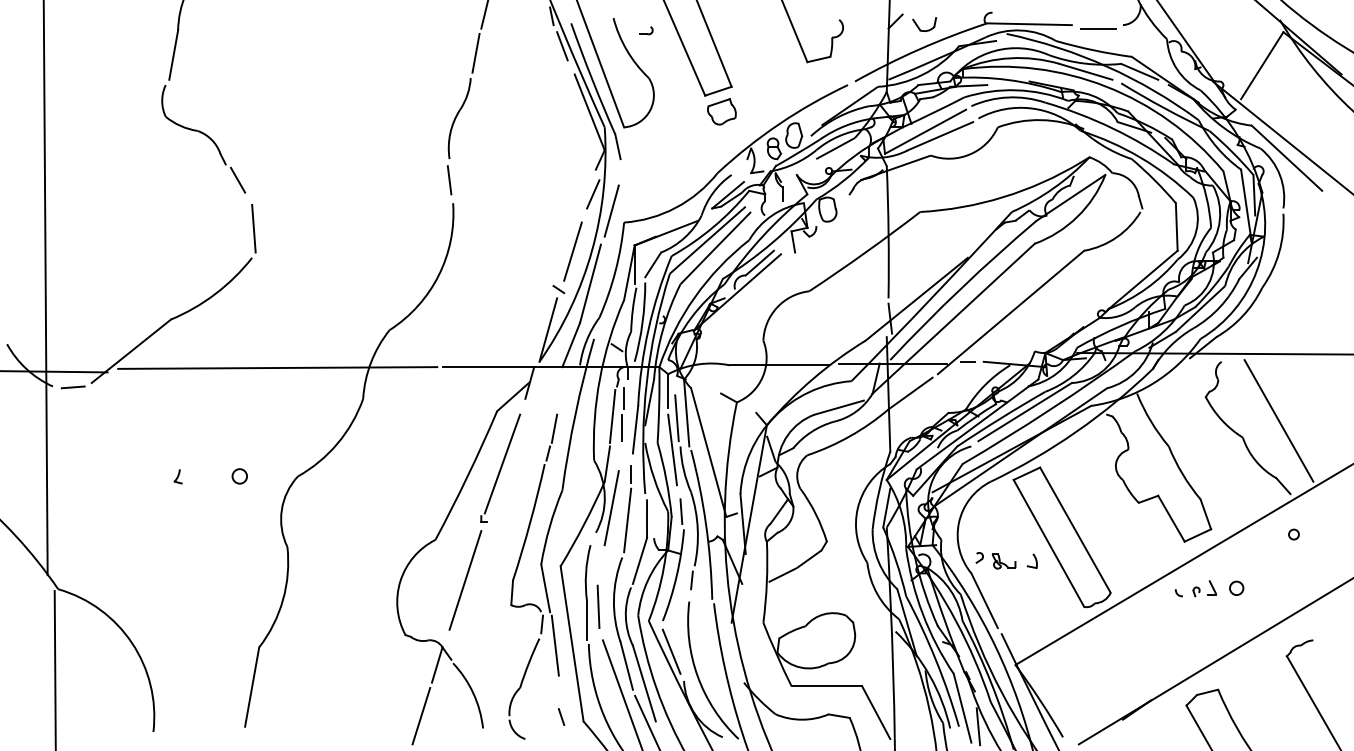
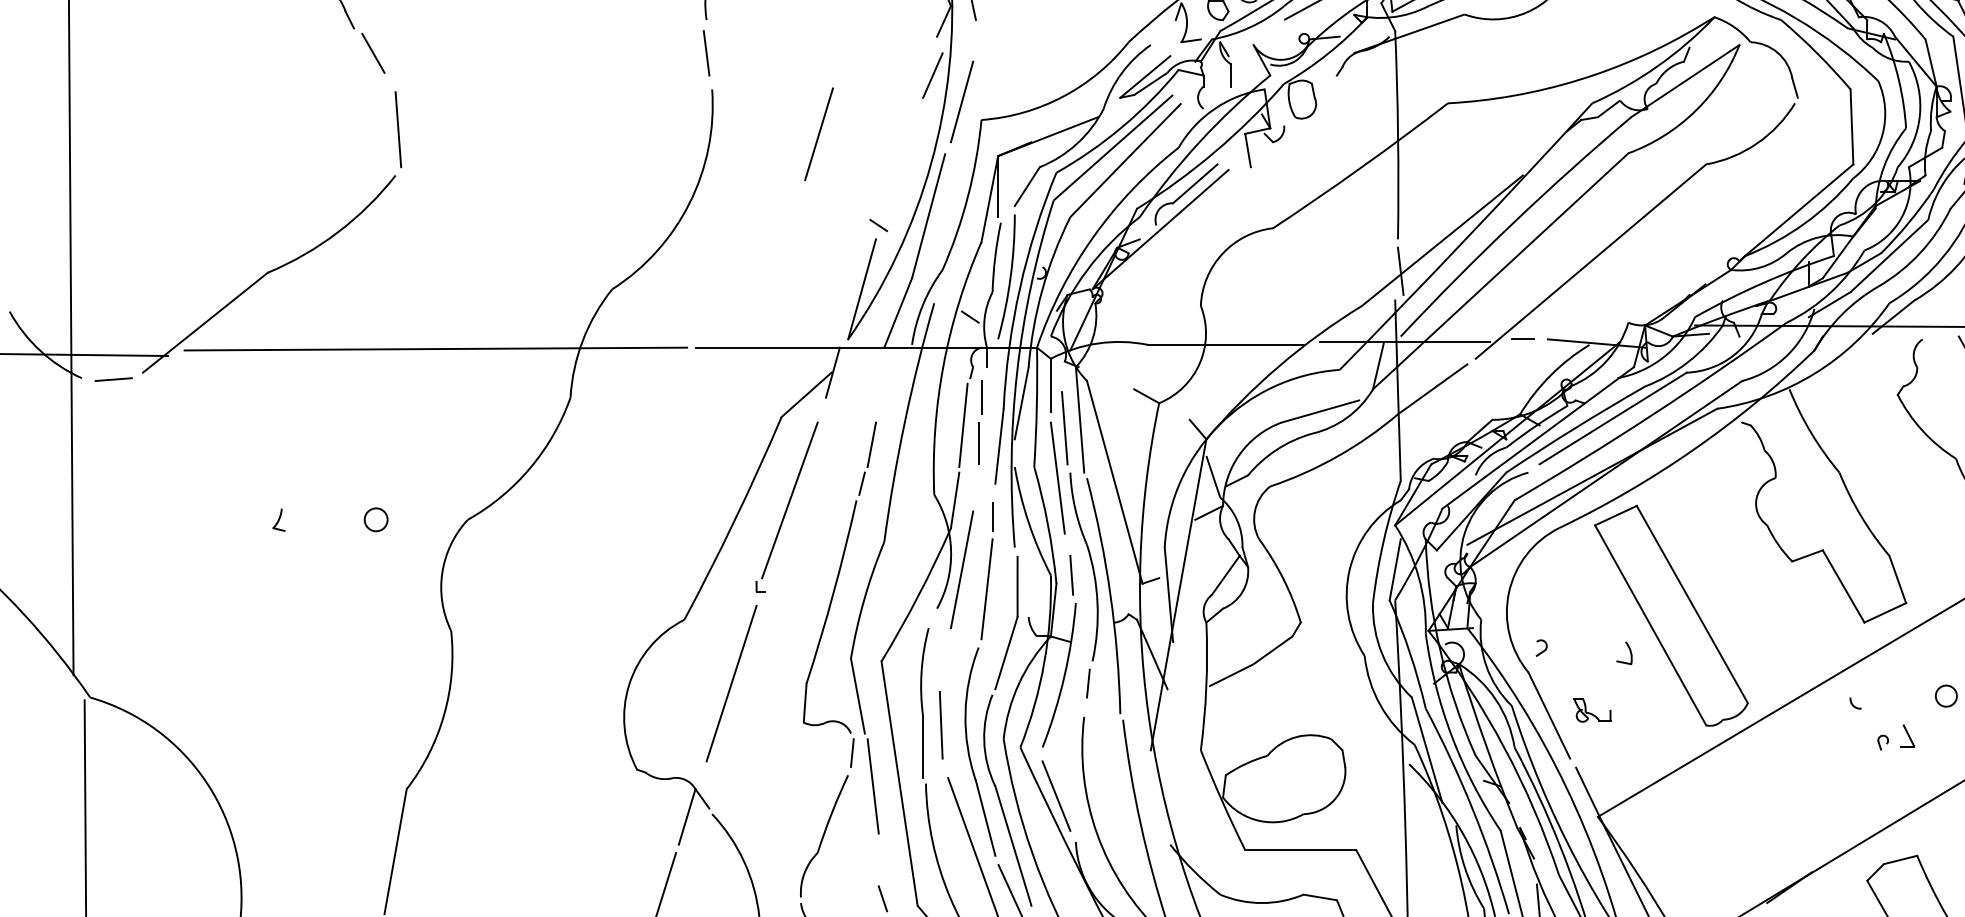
line: (572, 251) -> (818, 134), moved
part: (1003, 561) -> (1591, 710), moved
part: (1204, 588) -> (1895, 737), moved

